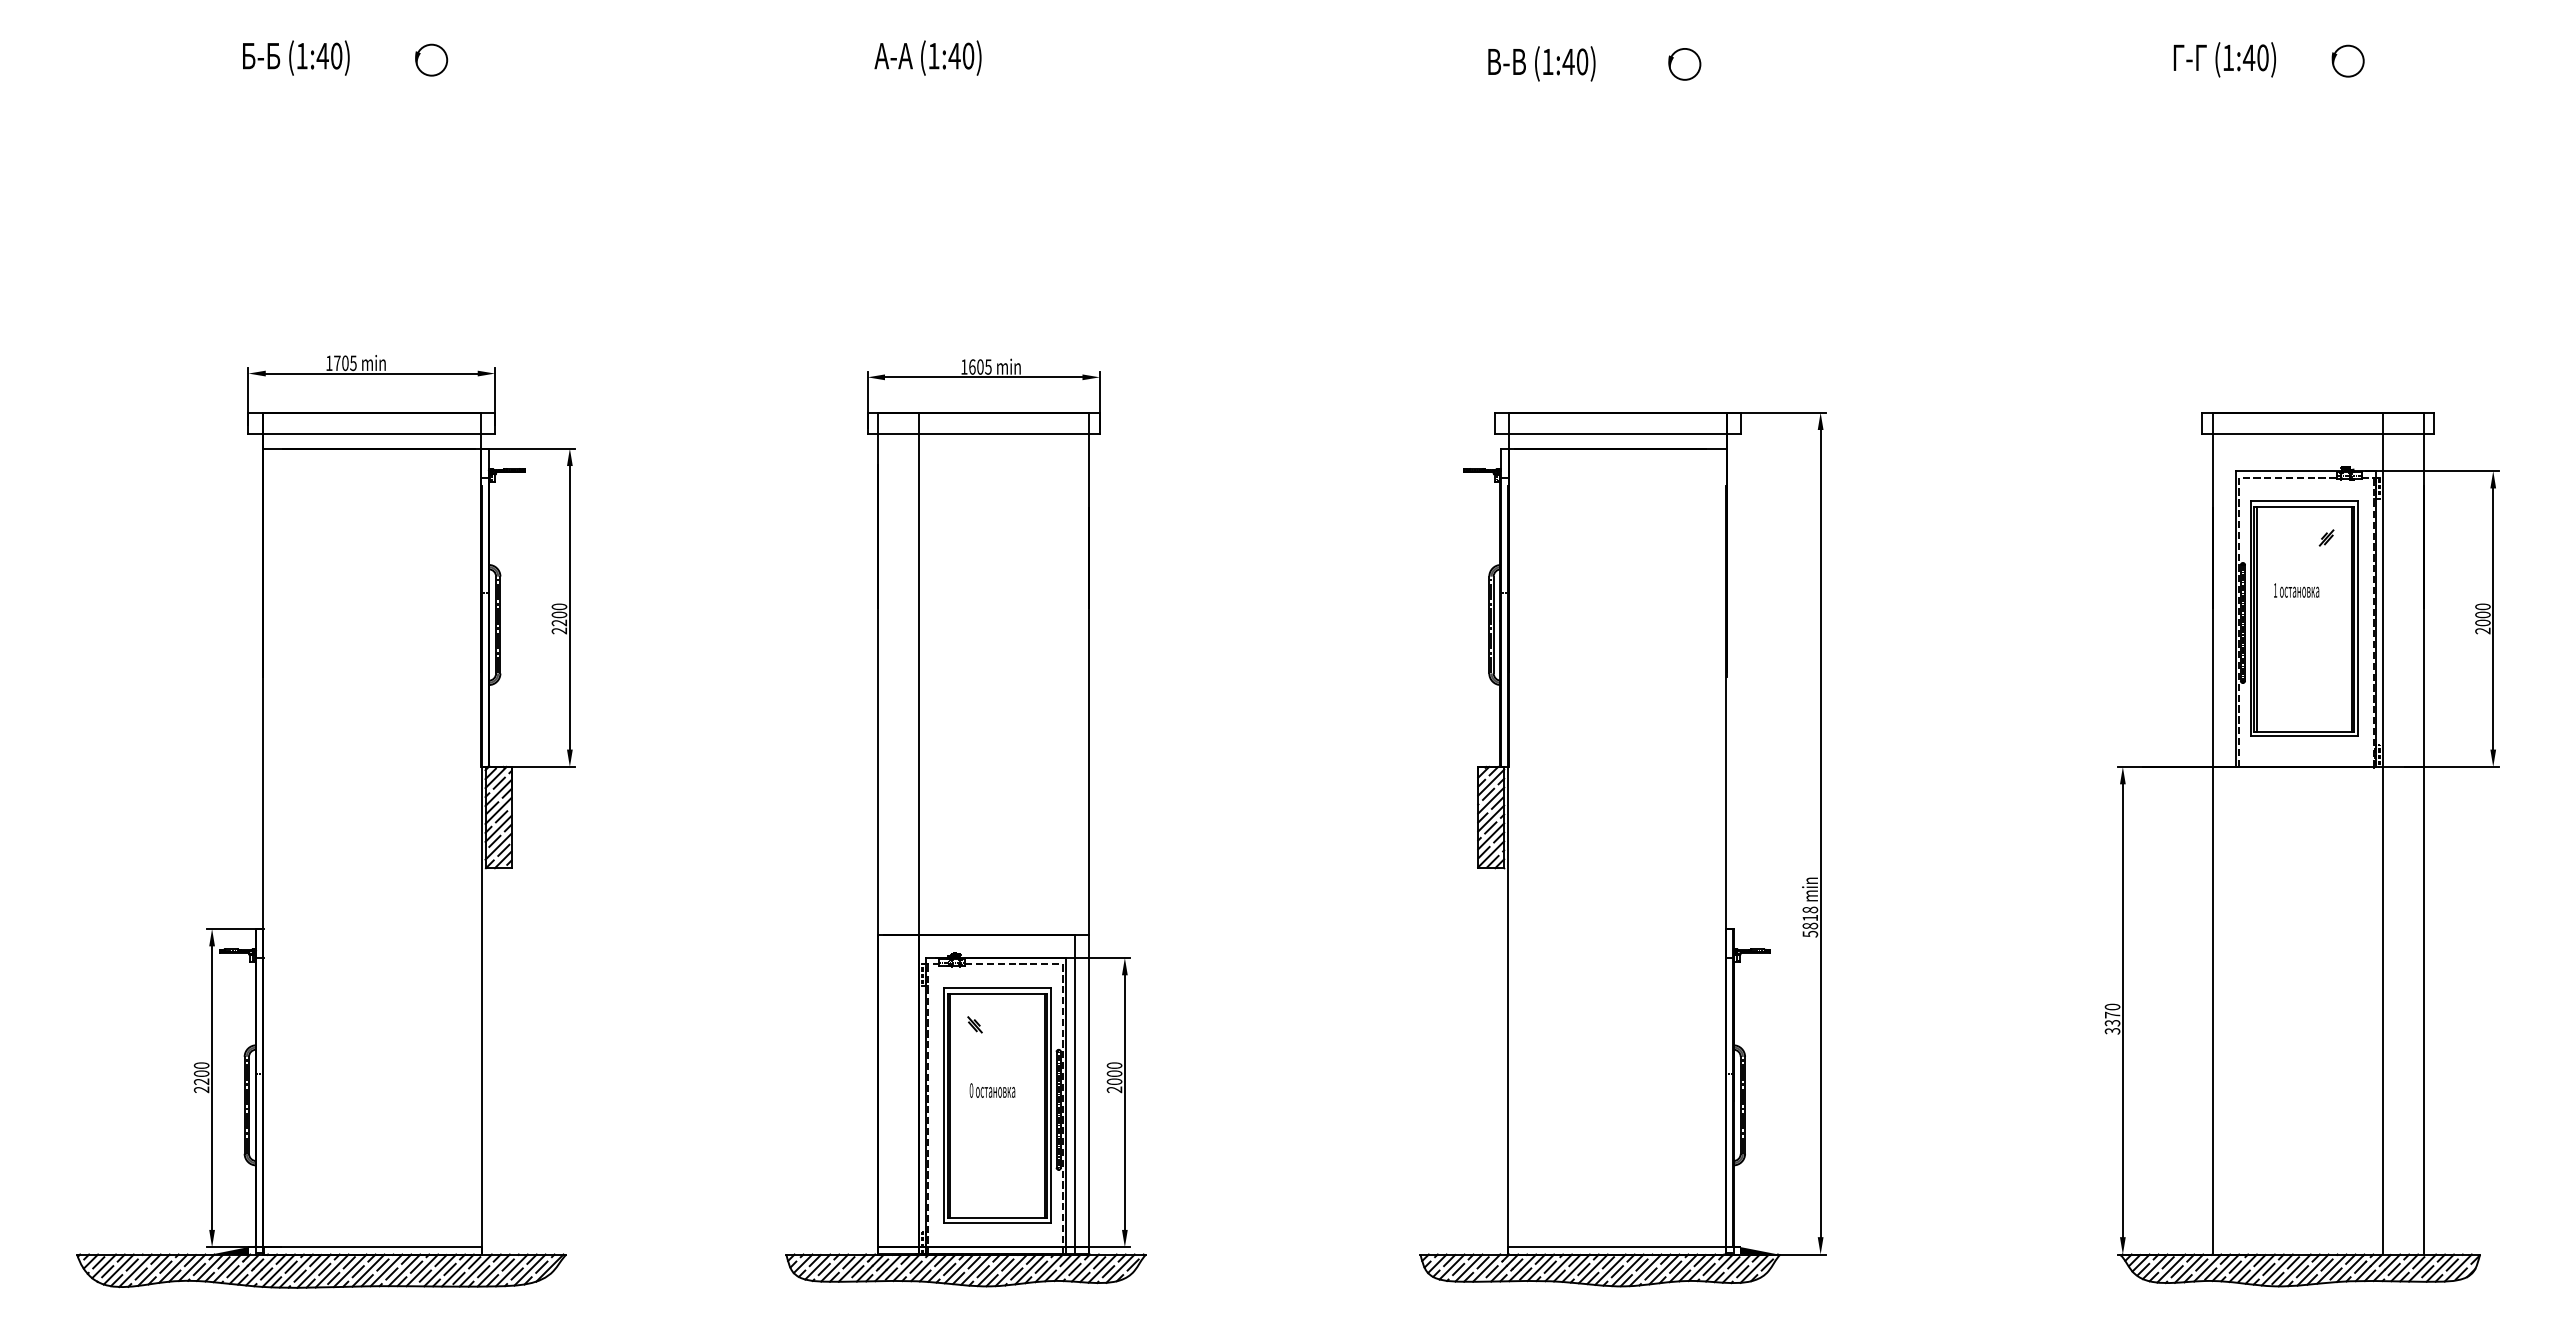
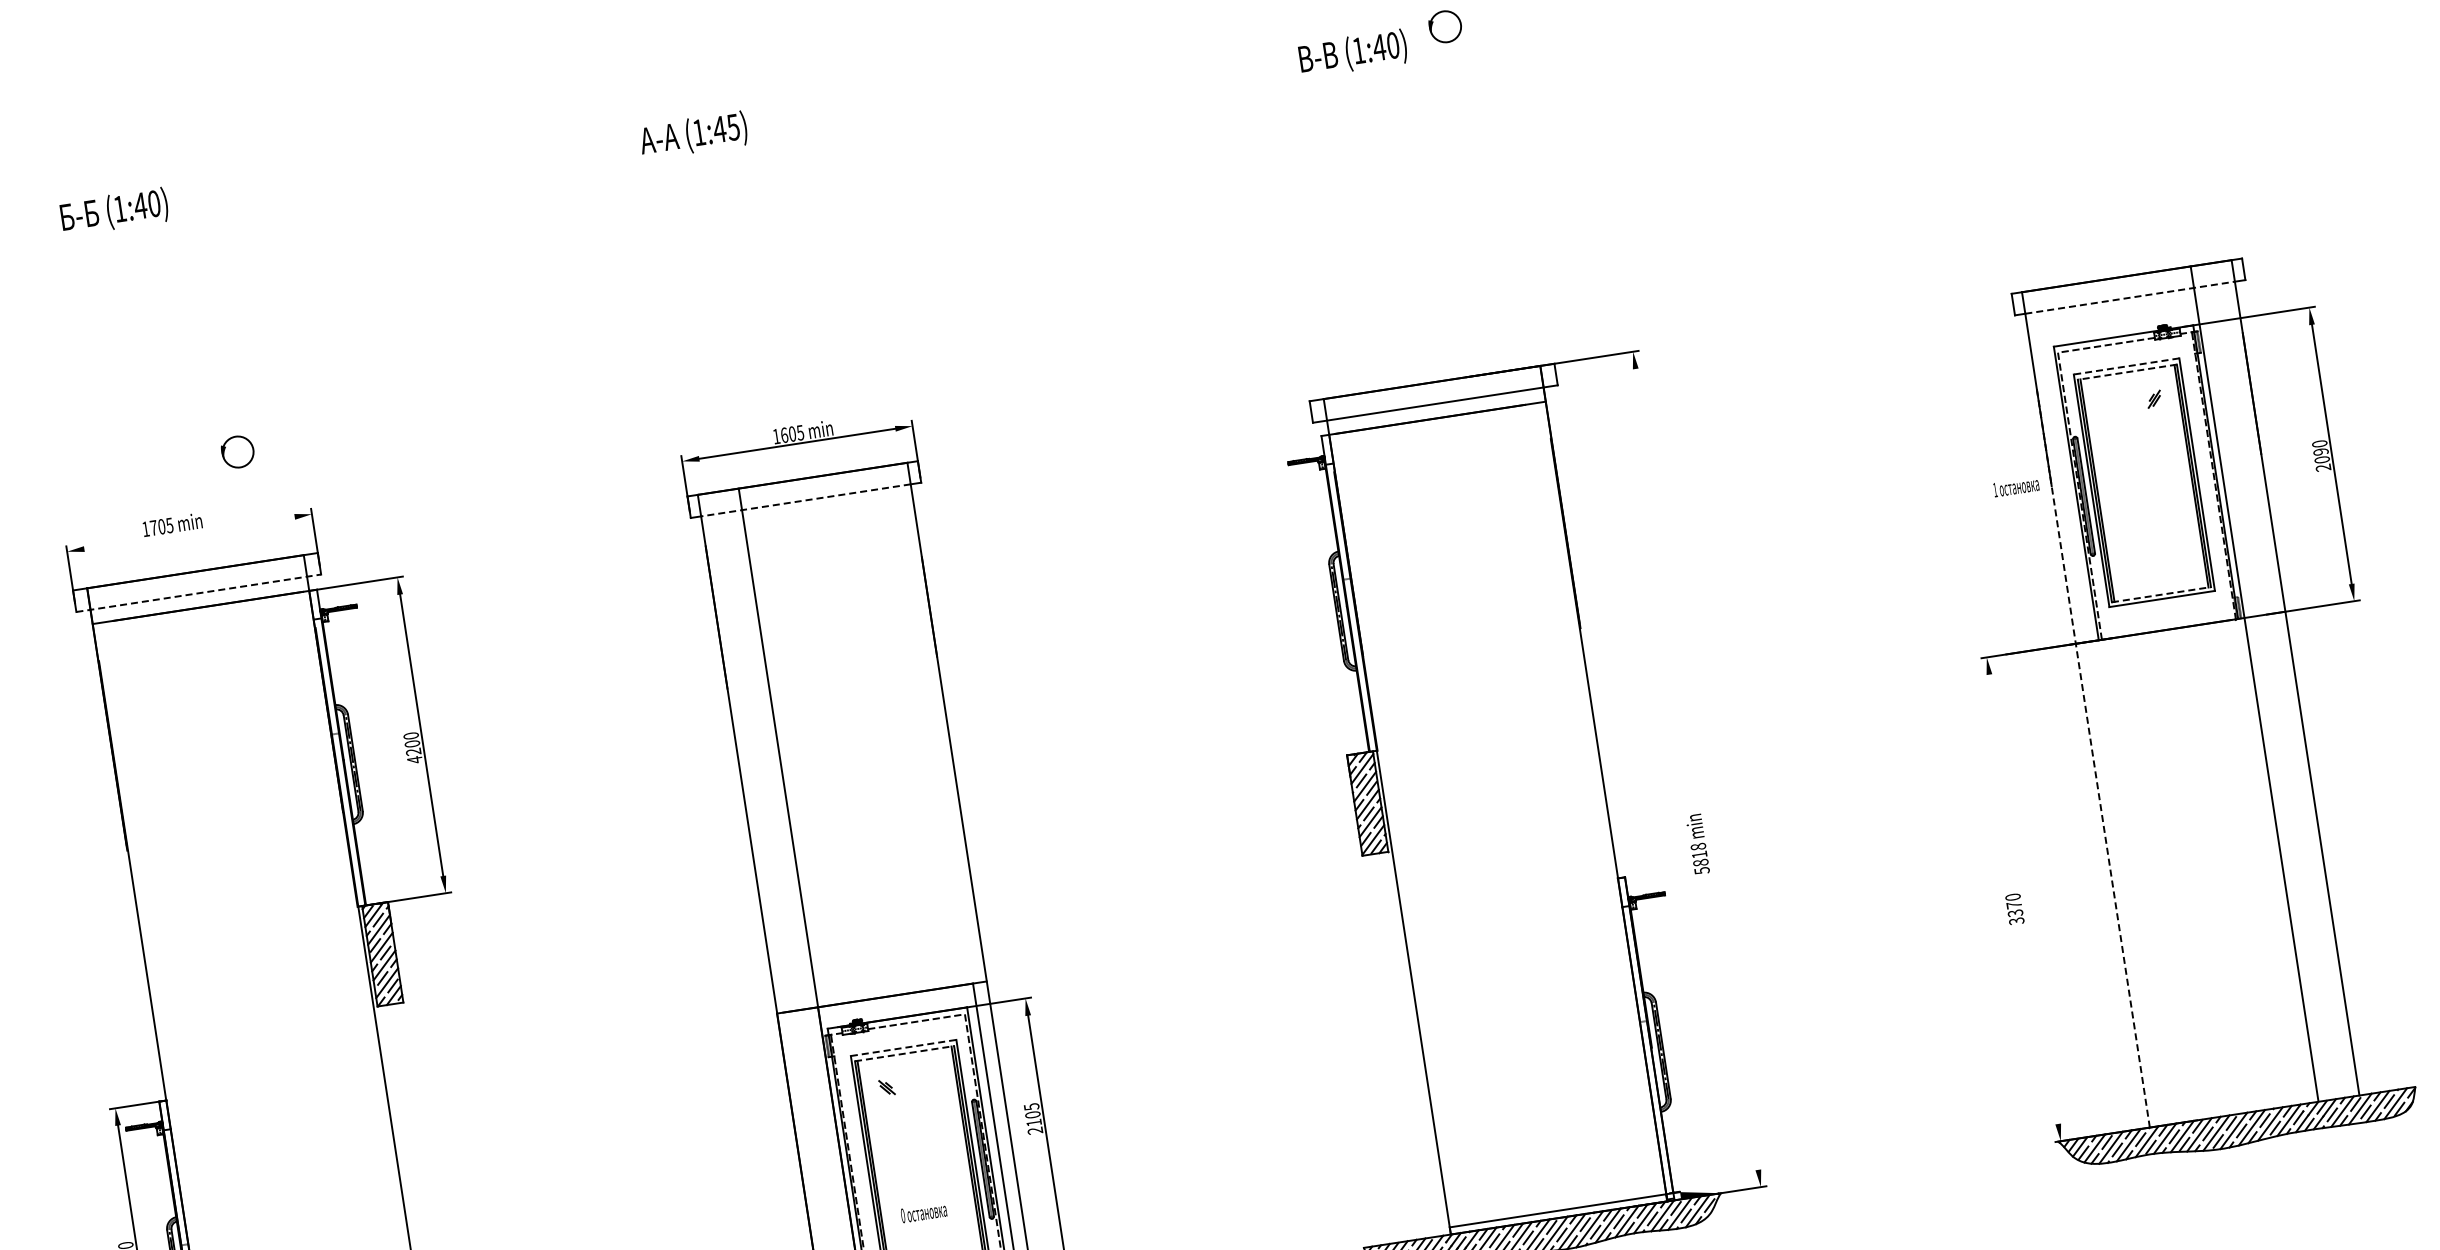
text: (968, 55) -> (733, 126), (1:40) -> (1:45)
text: (296, 57) -> (114, 211), moved
part: (431, 59) -> (237, 451), moved
text: (1541, 63) -> (1352, 53), moved
line: (371, 373) -> (189, 532), removed
line: (372, 434) -> (199, 593), solid -> dashed
line: (983, 434) -> (805, 500), solid -> dashed
line: (2318, 434) -> (2130, 297), solid -> dashed
line: (2303, 501) -> (2125, 366), solid -> dashed
line: (2304, 507) -> (2127, 372), solid -> dashed
text: (2296, 590) -> (2016, 486), moved
text: (2482, 614) -> (2320, 451), 2000 -> 2090
text: (558, 630) -> (413, 759), 2200 -> 4200
line: (2304, 731) -> (2161, 594), solid -> dashed
line: (1820, 833) -> (1696, 769), removed
line: (2212, 880) -> (2092, 756), solid -> dashed
line: (997, 988) -> (903, 1048), solid -> dashed
line: (997, 994) -> (904, 1054), solid -> dashed
line: (2122, 1010) -> (2023, 899), removed
text: (1114, 1073) -> (1032, 1114), 2000 -> 2105
text: (992, 1090) -> (923, 1212), moved

